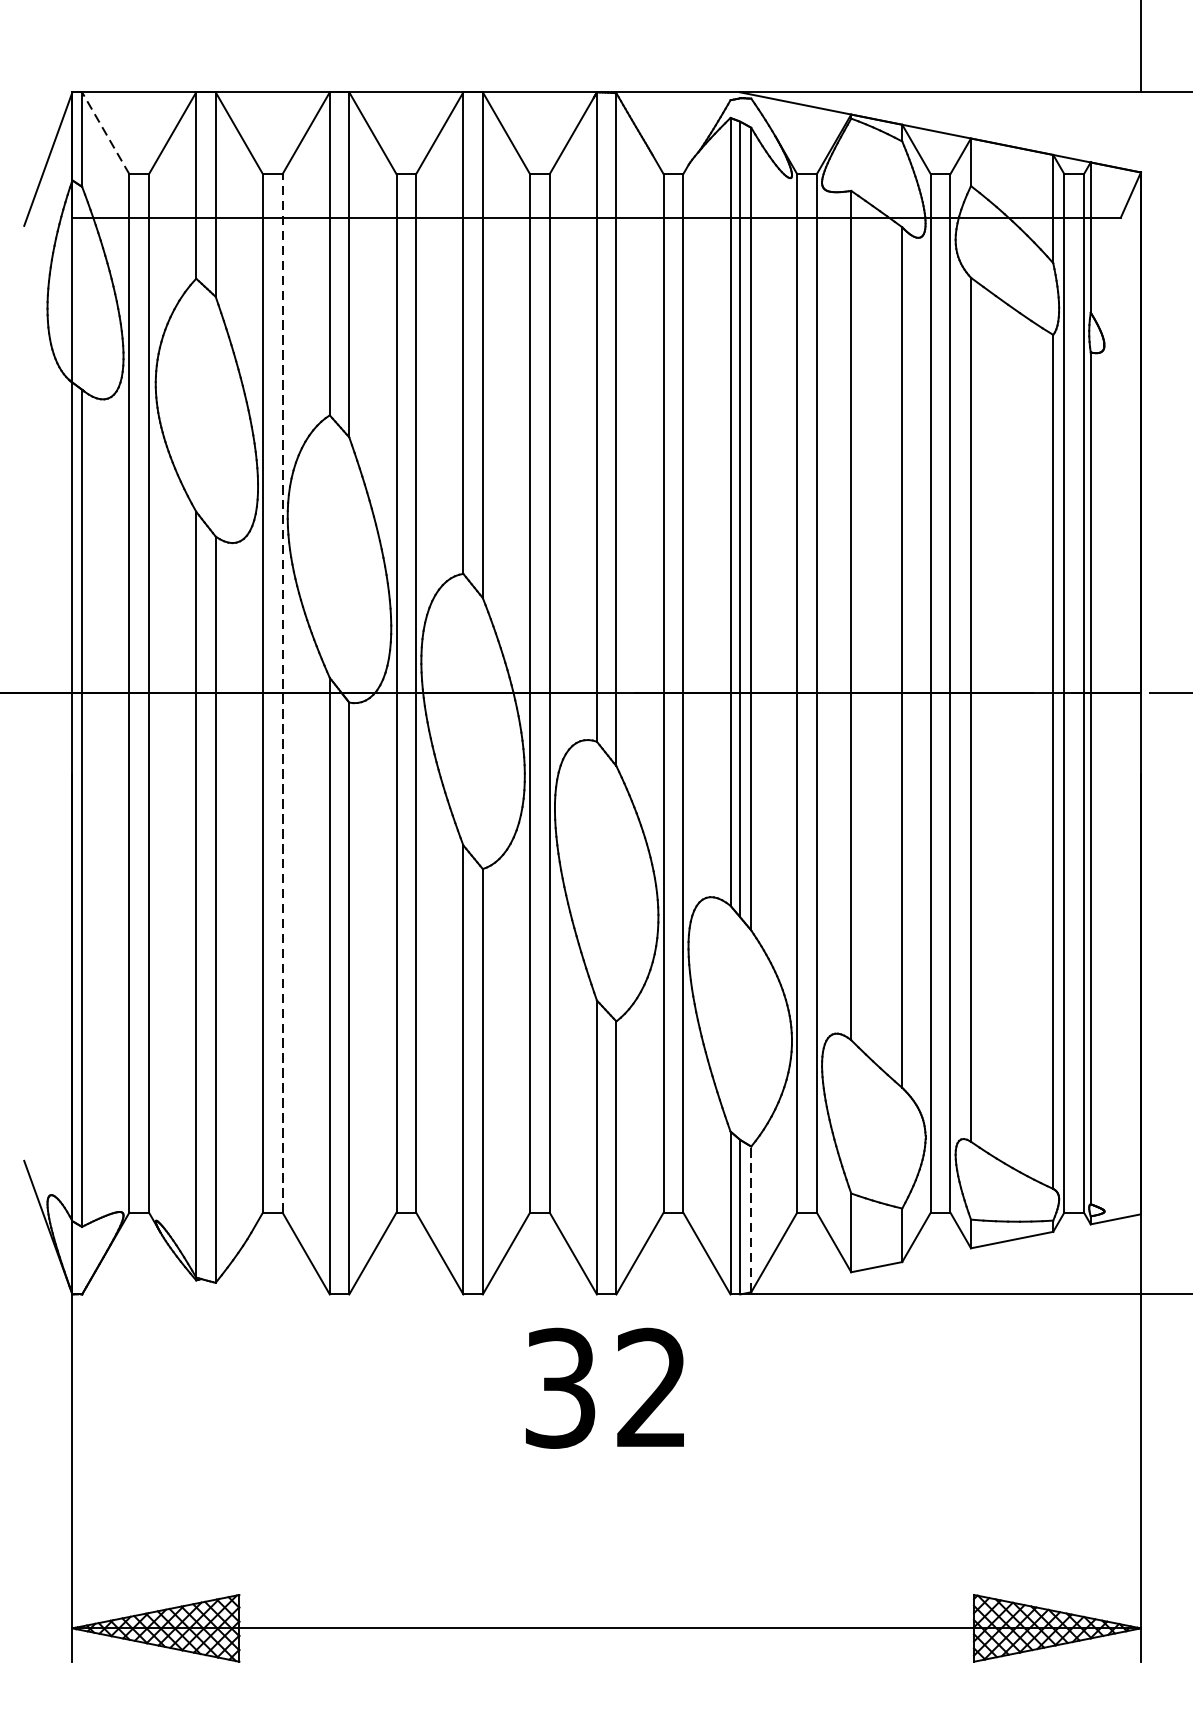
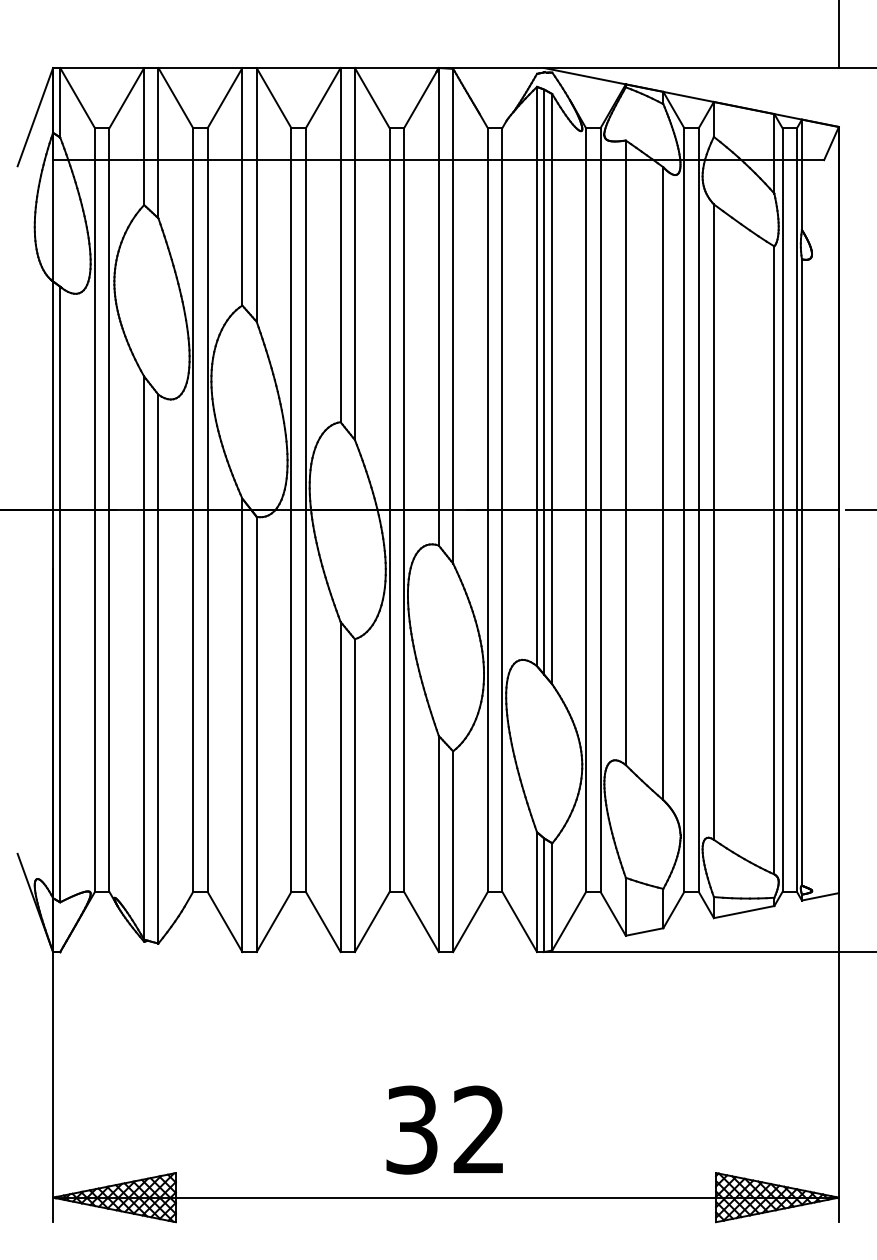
line: (105, 133) -> (77, 98), dashed -> solid
line: (282, 694) -> (207, 510), dashed -> solid
line: (751, 1218) -> (552, 896), dashed -> solid
text: (604, 1387) -> (444, 1129), moved

